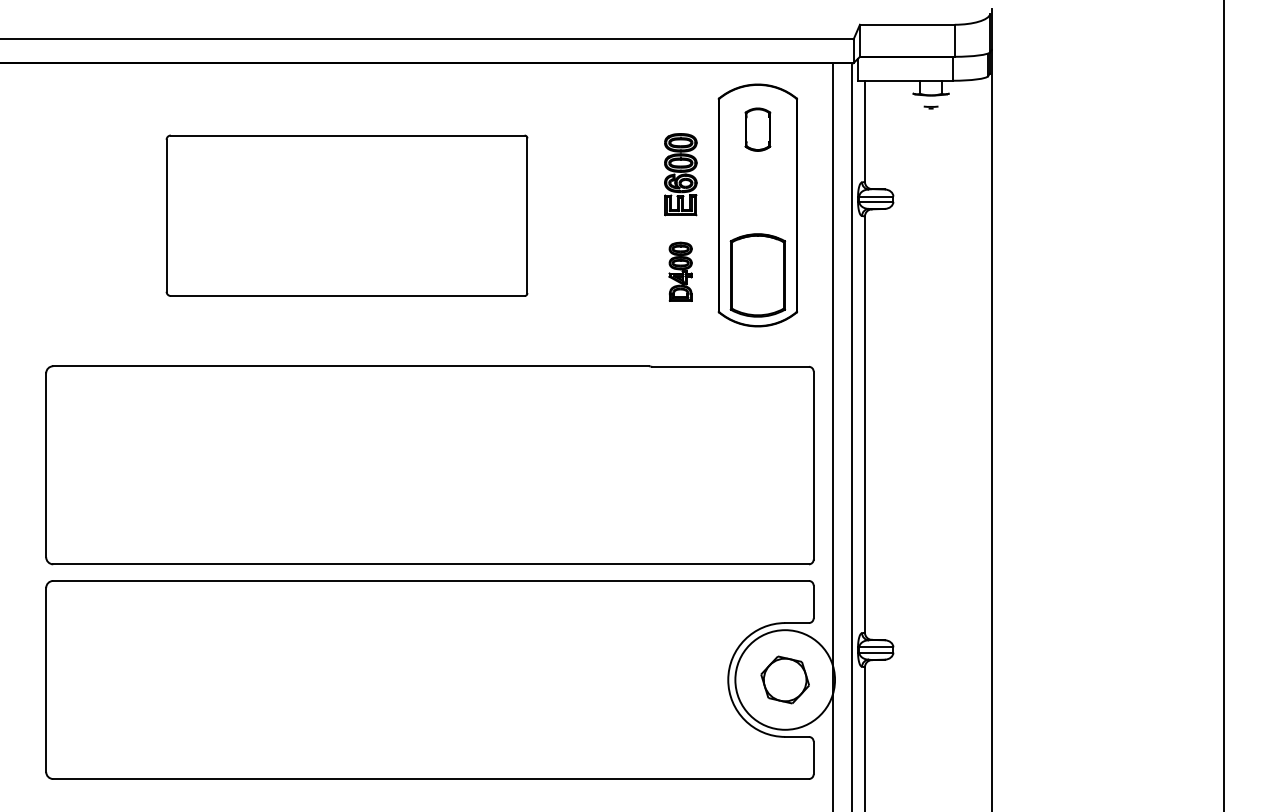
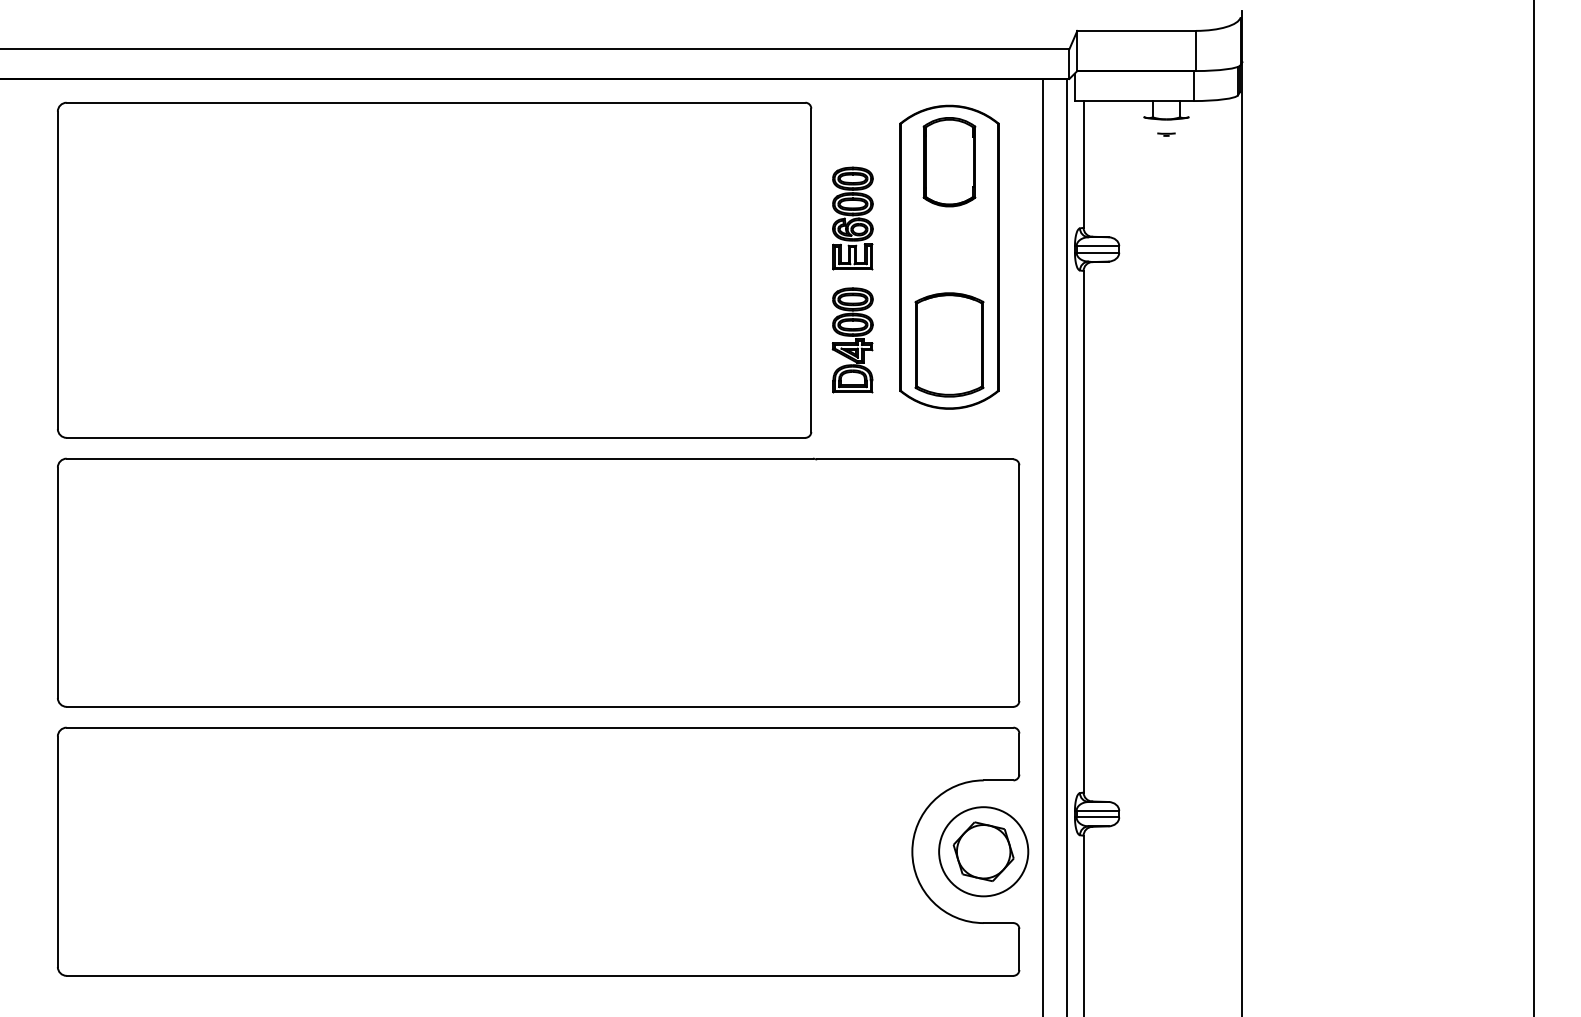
part: (757, 129) -> (949, 162), size x1.67
part: (346, 215) -> (434, 269), size x1.67
part: (680, 271) -> (852, 340), size x1.43
circle: (785, 679) -> (983, 851), size x0.71

